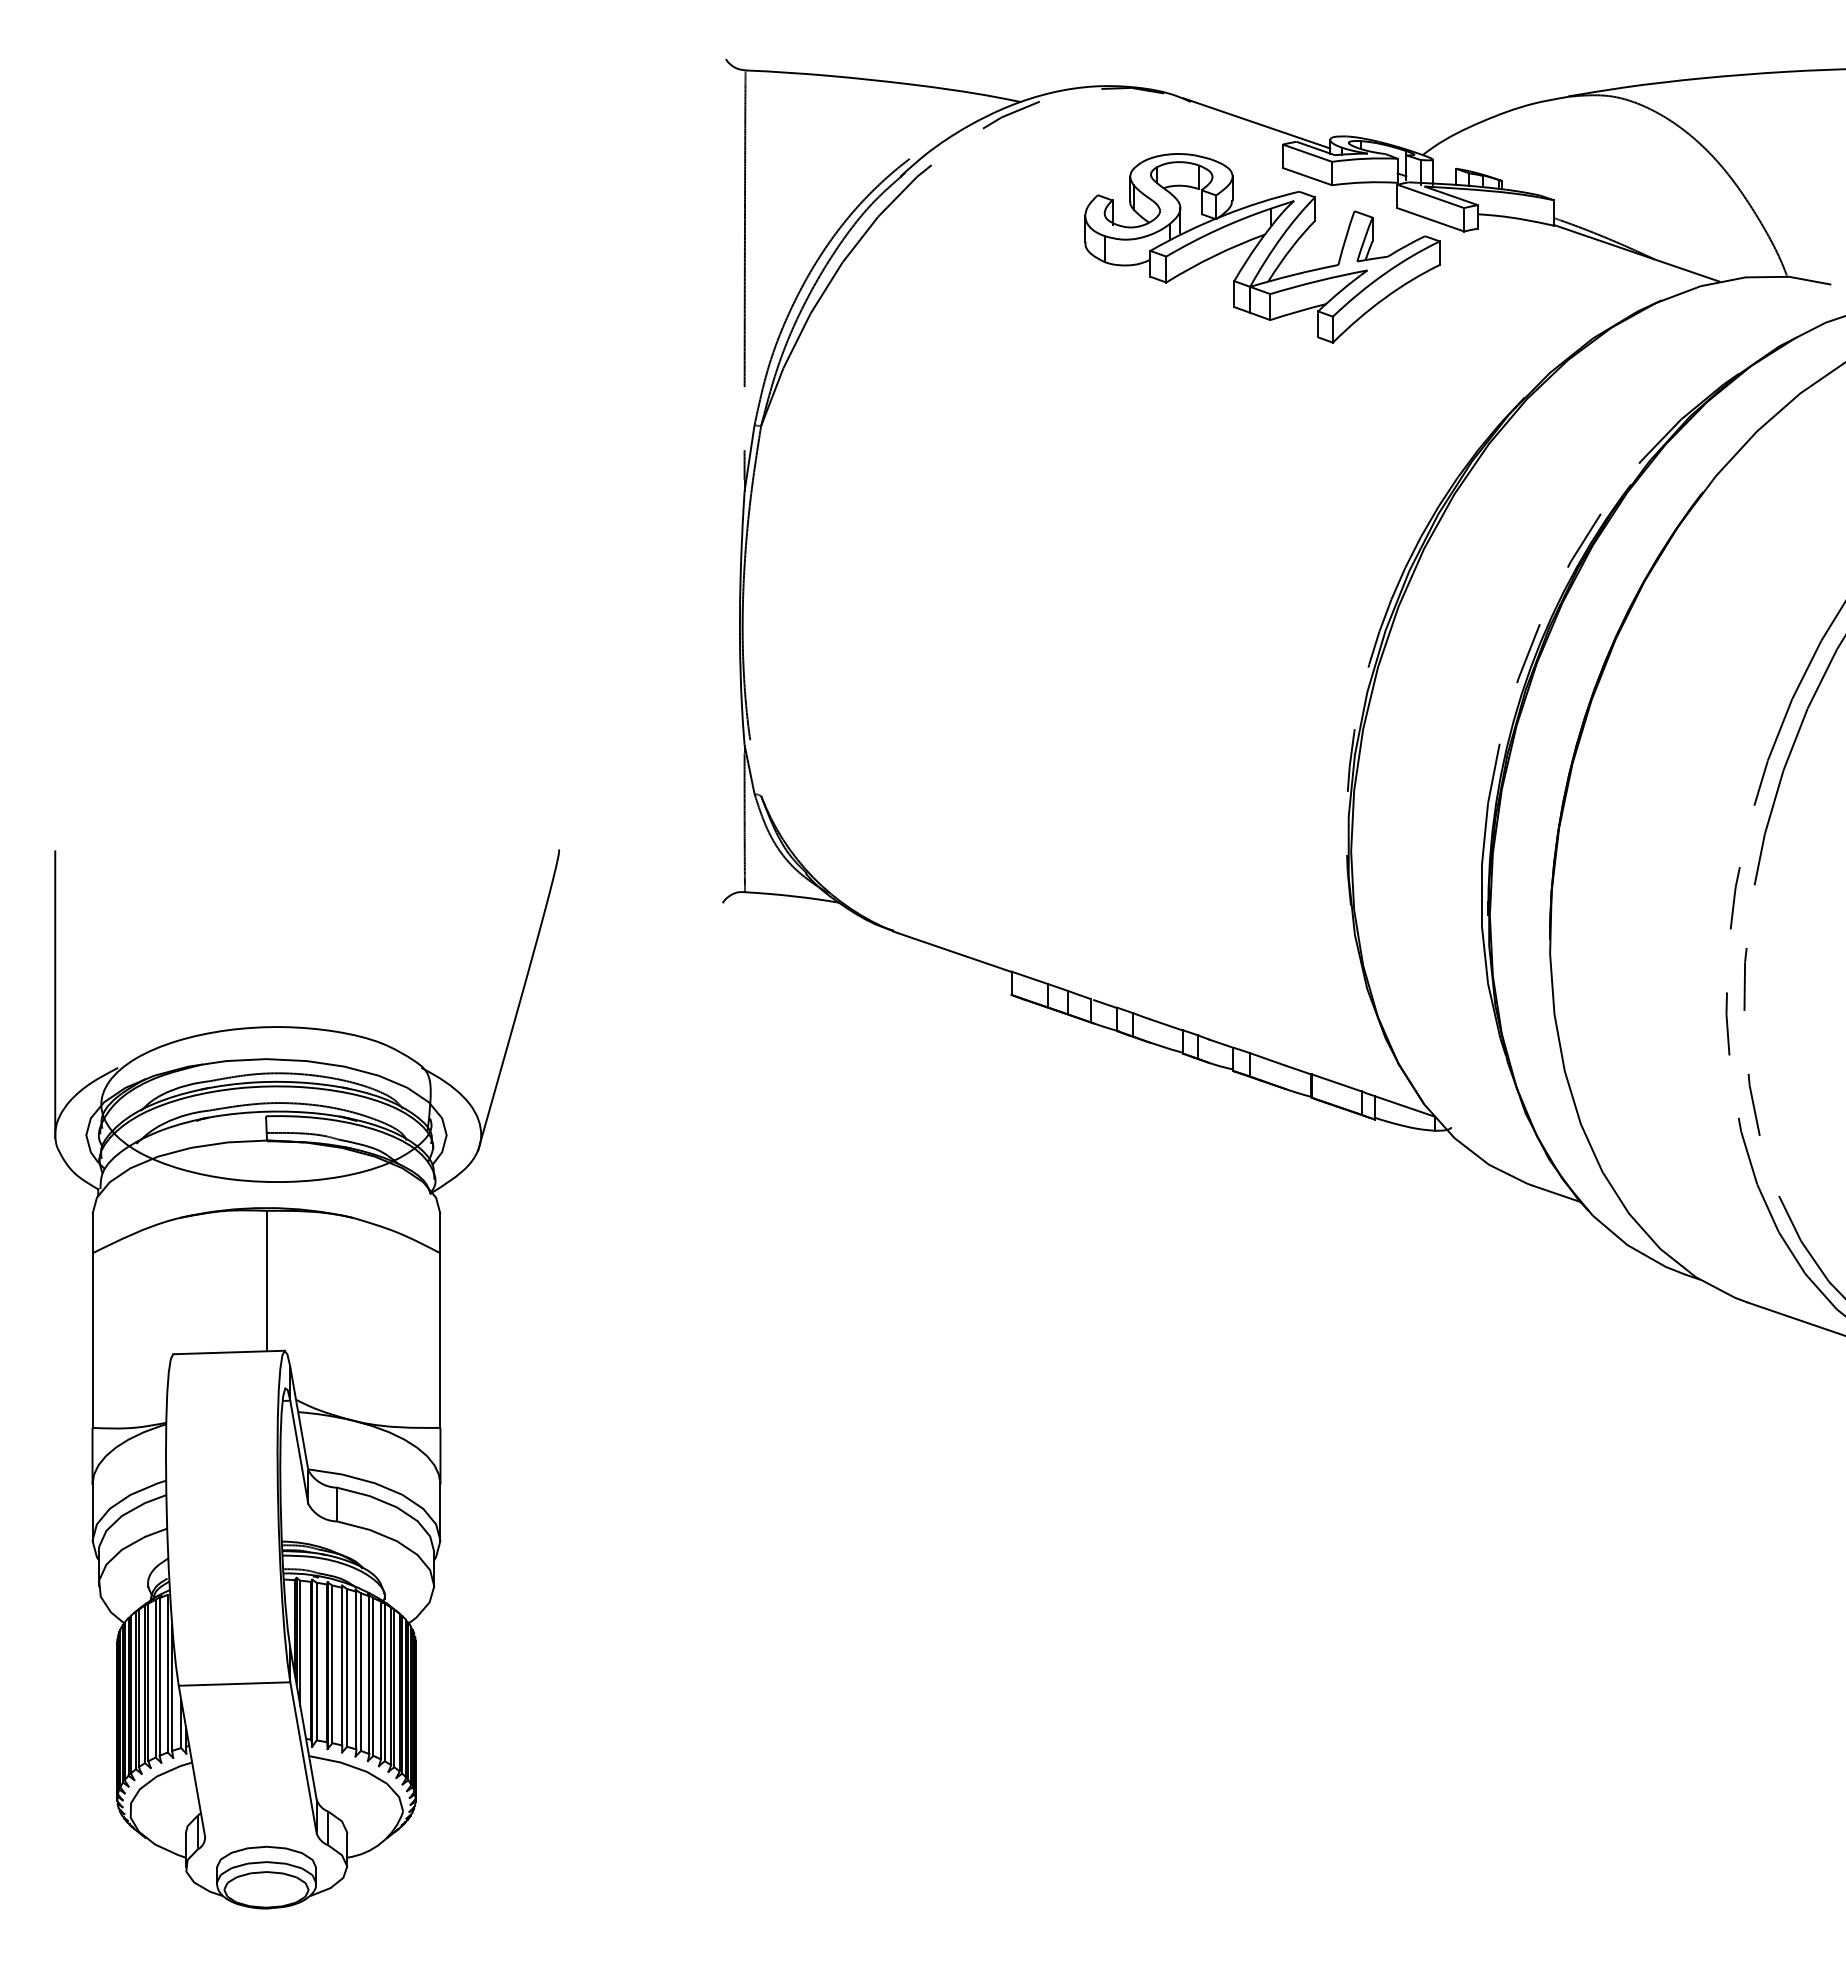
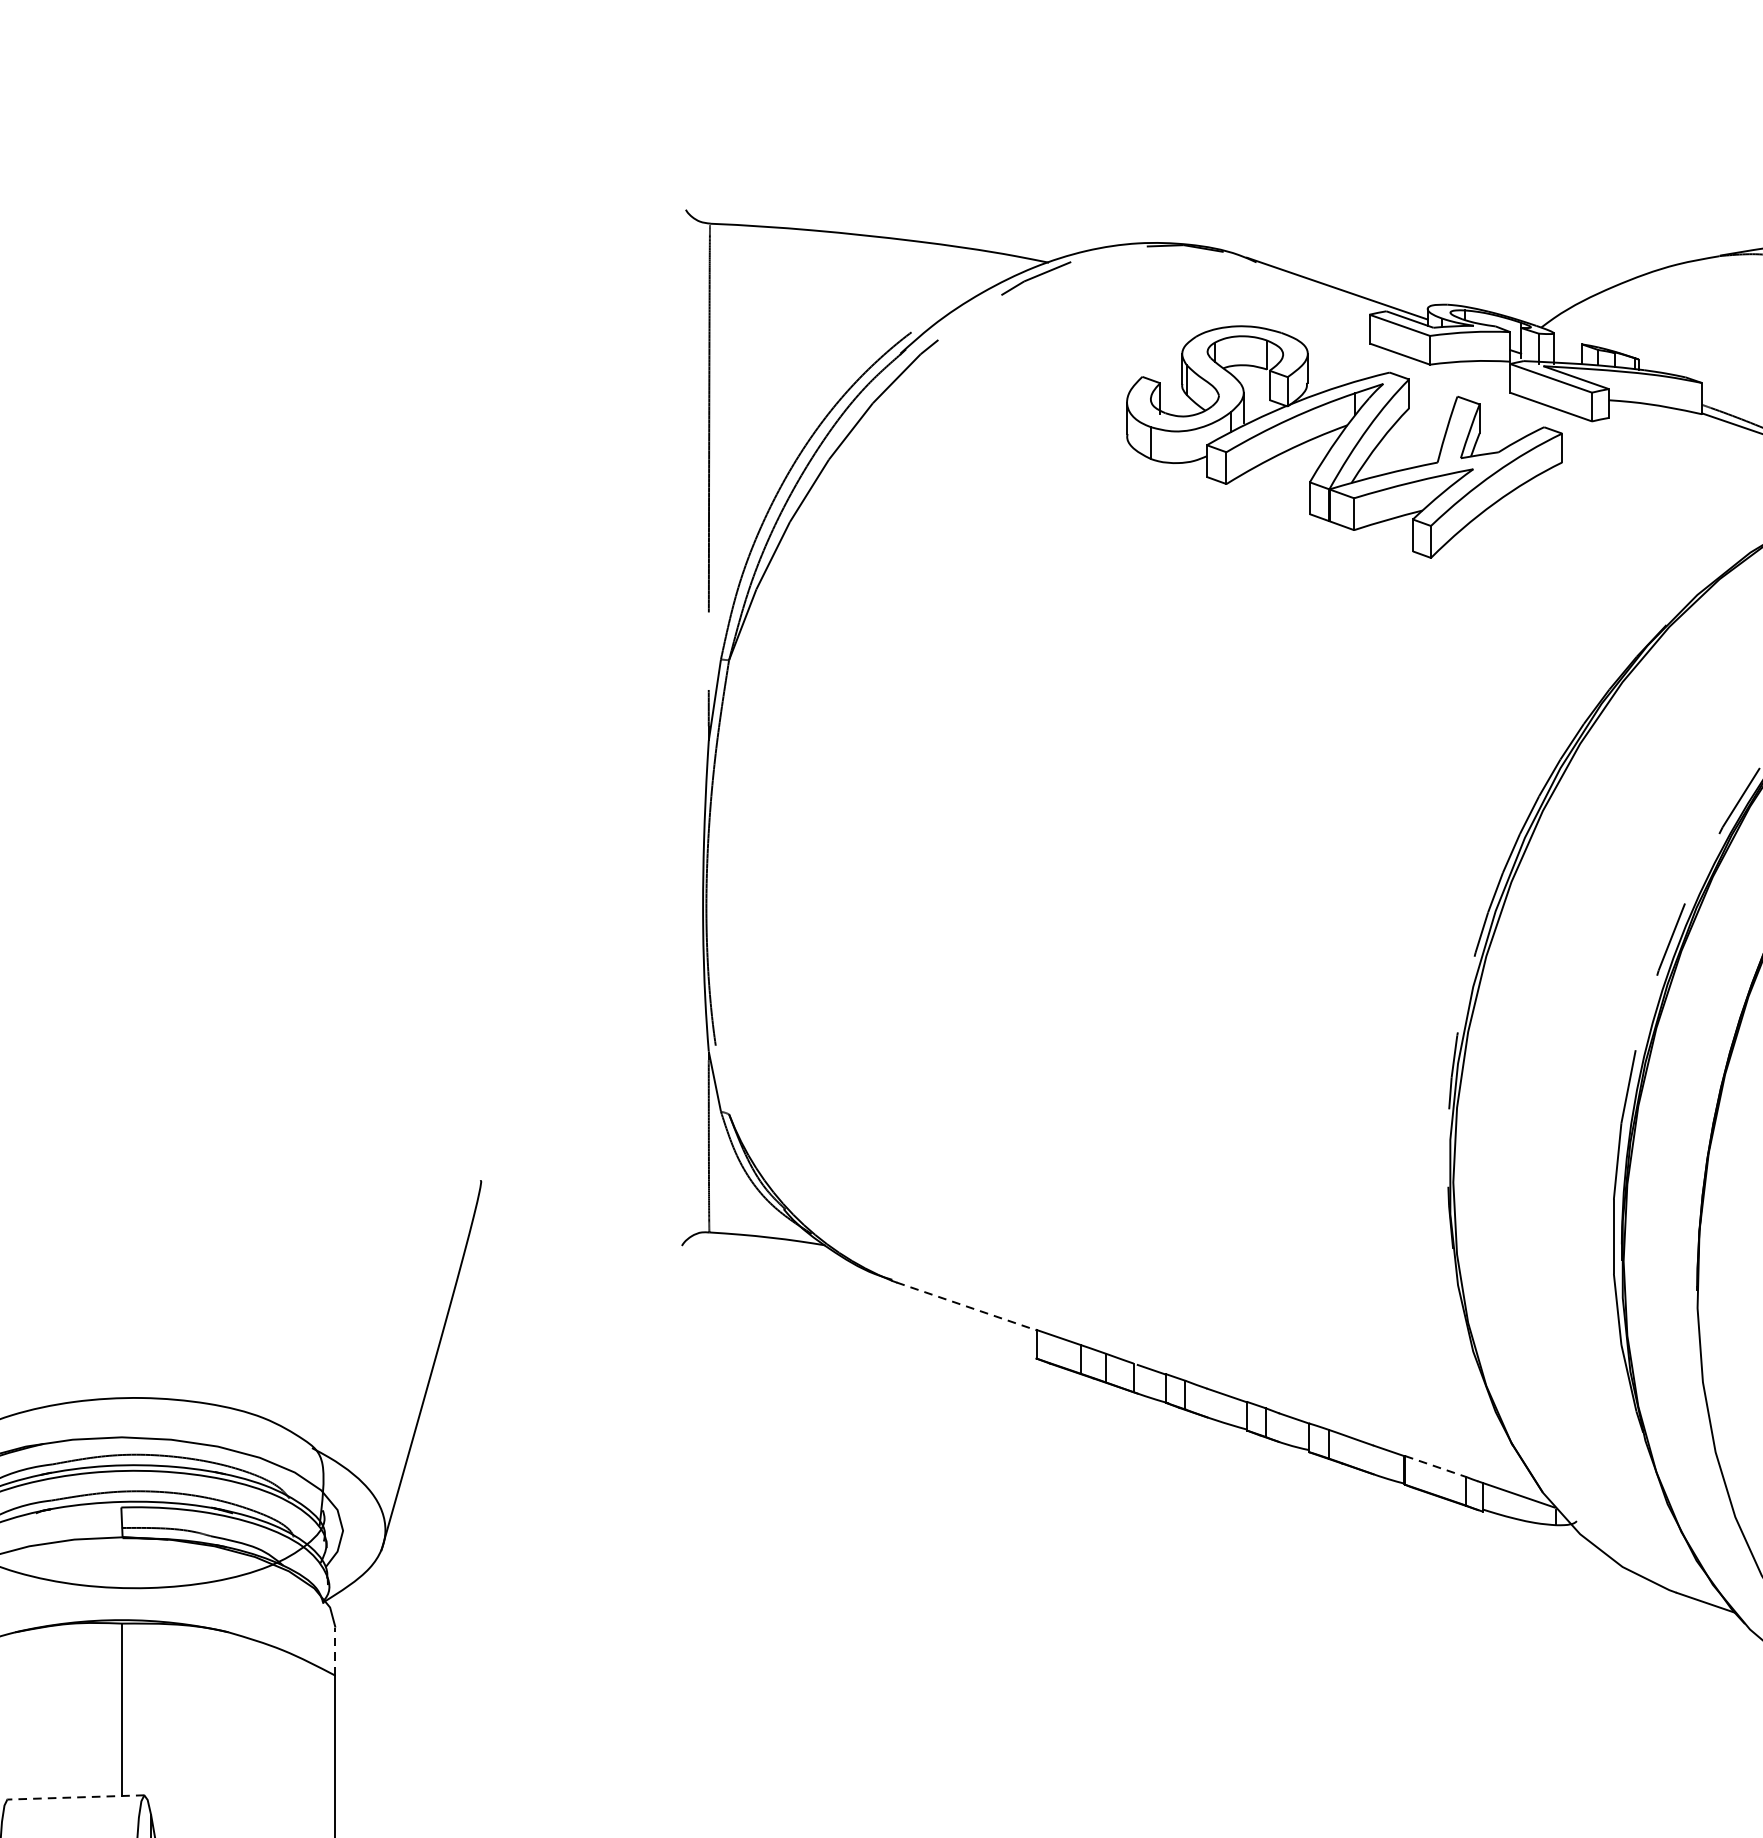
line: (955, 952) -> (967, 1306), solid -> dashed
line: (1337, 1083) -> (1436, 1467), solid -> dashed
line: (440, 1233) -> (335, 1651), solid -> dashed
line: (229, 1352) -> (76, 1797), solid -> dashed

